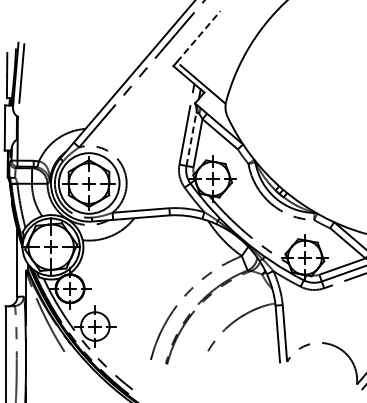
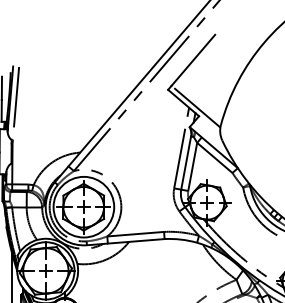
line: (198, 36) -> (193, 60), dashed -> solid
line: (191, 138) -> (186, 162), dashed -> solid

